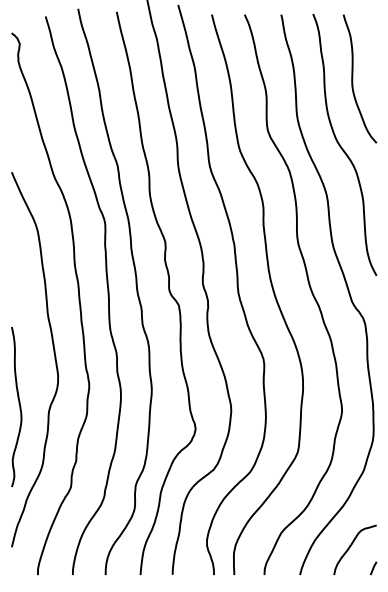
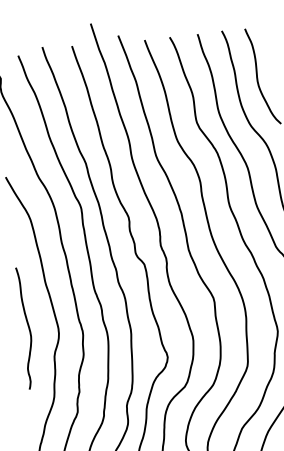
curve: (19, 407) -> (28, 328), moved

